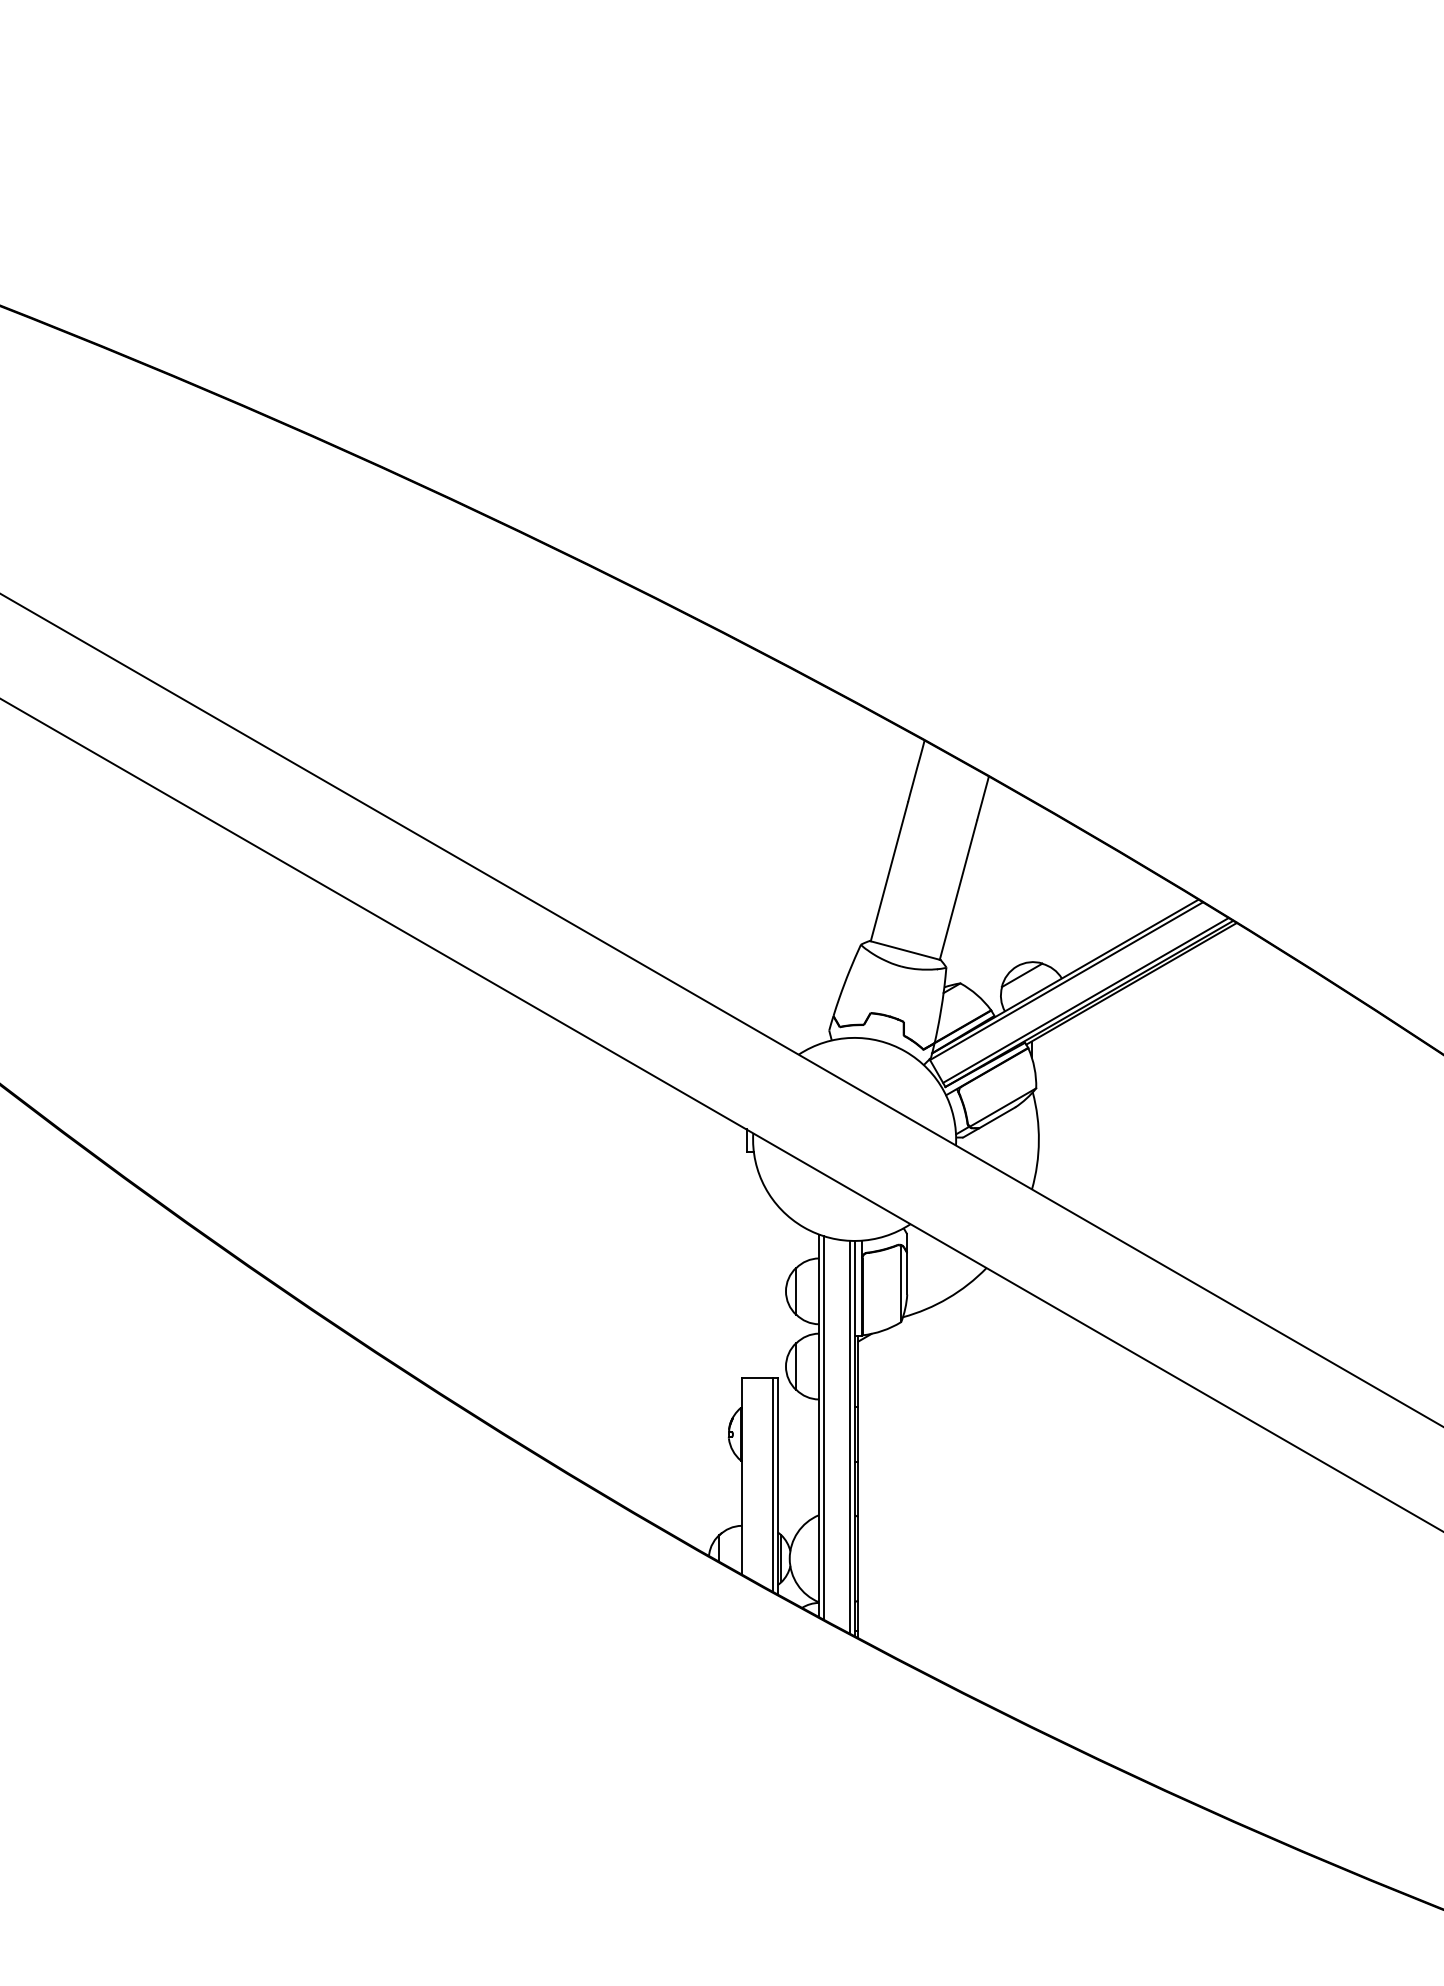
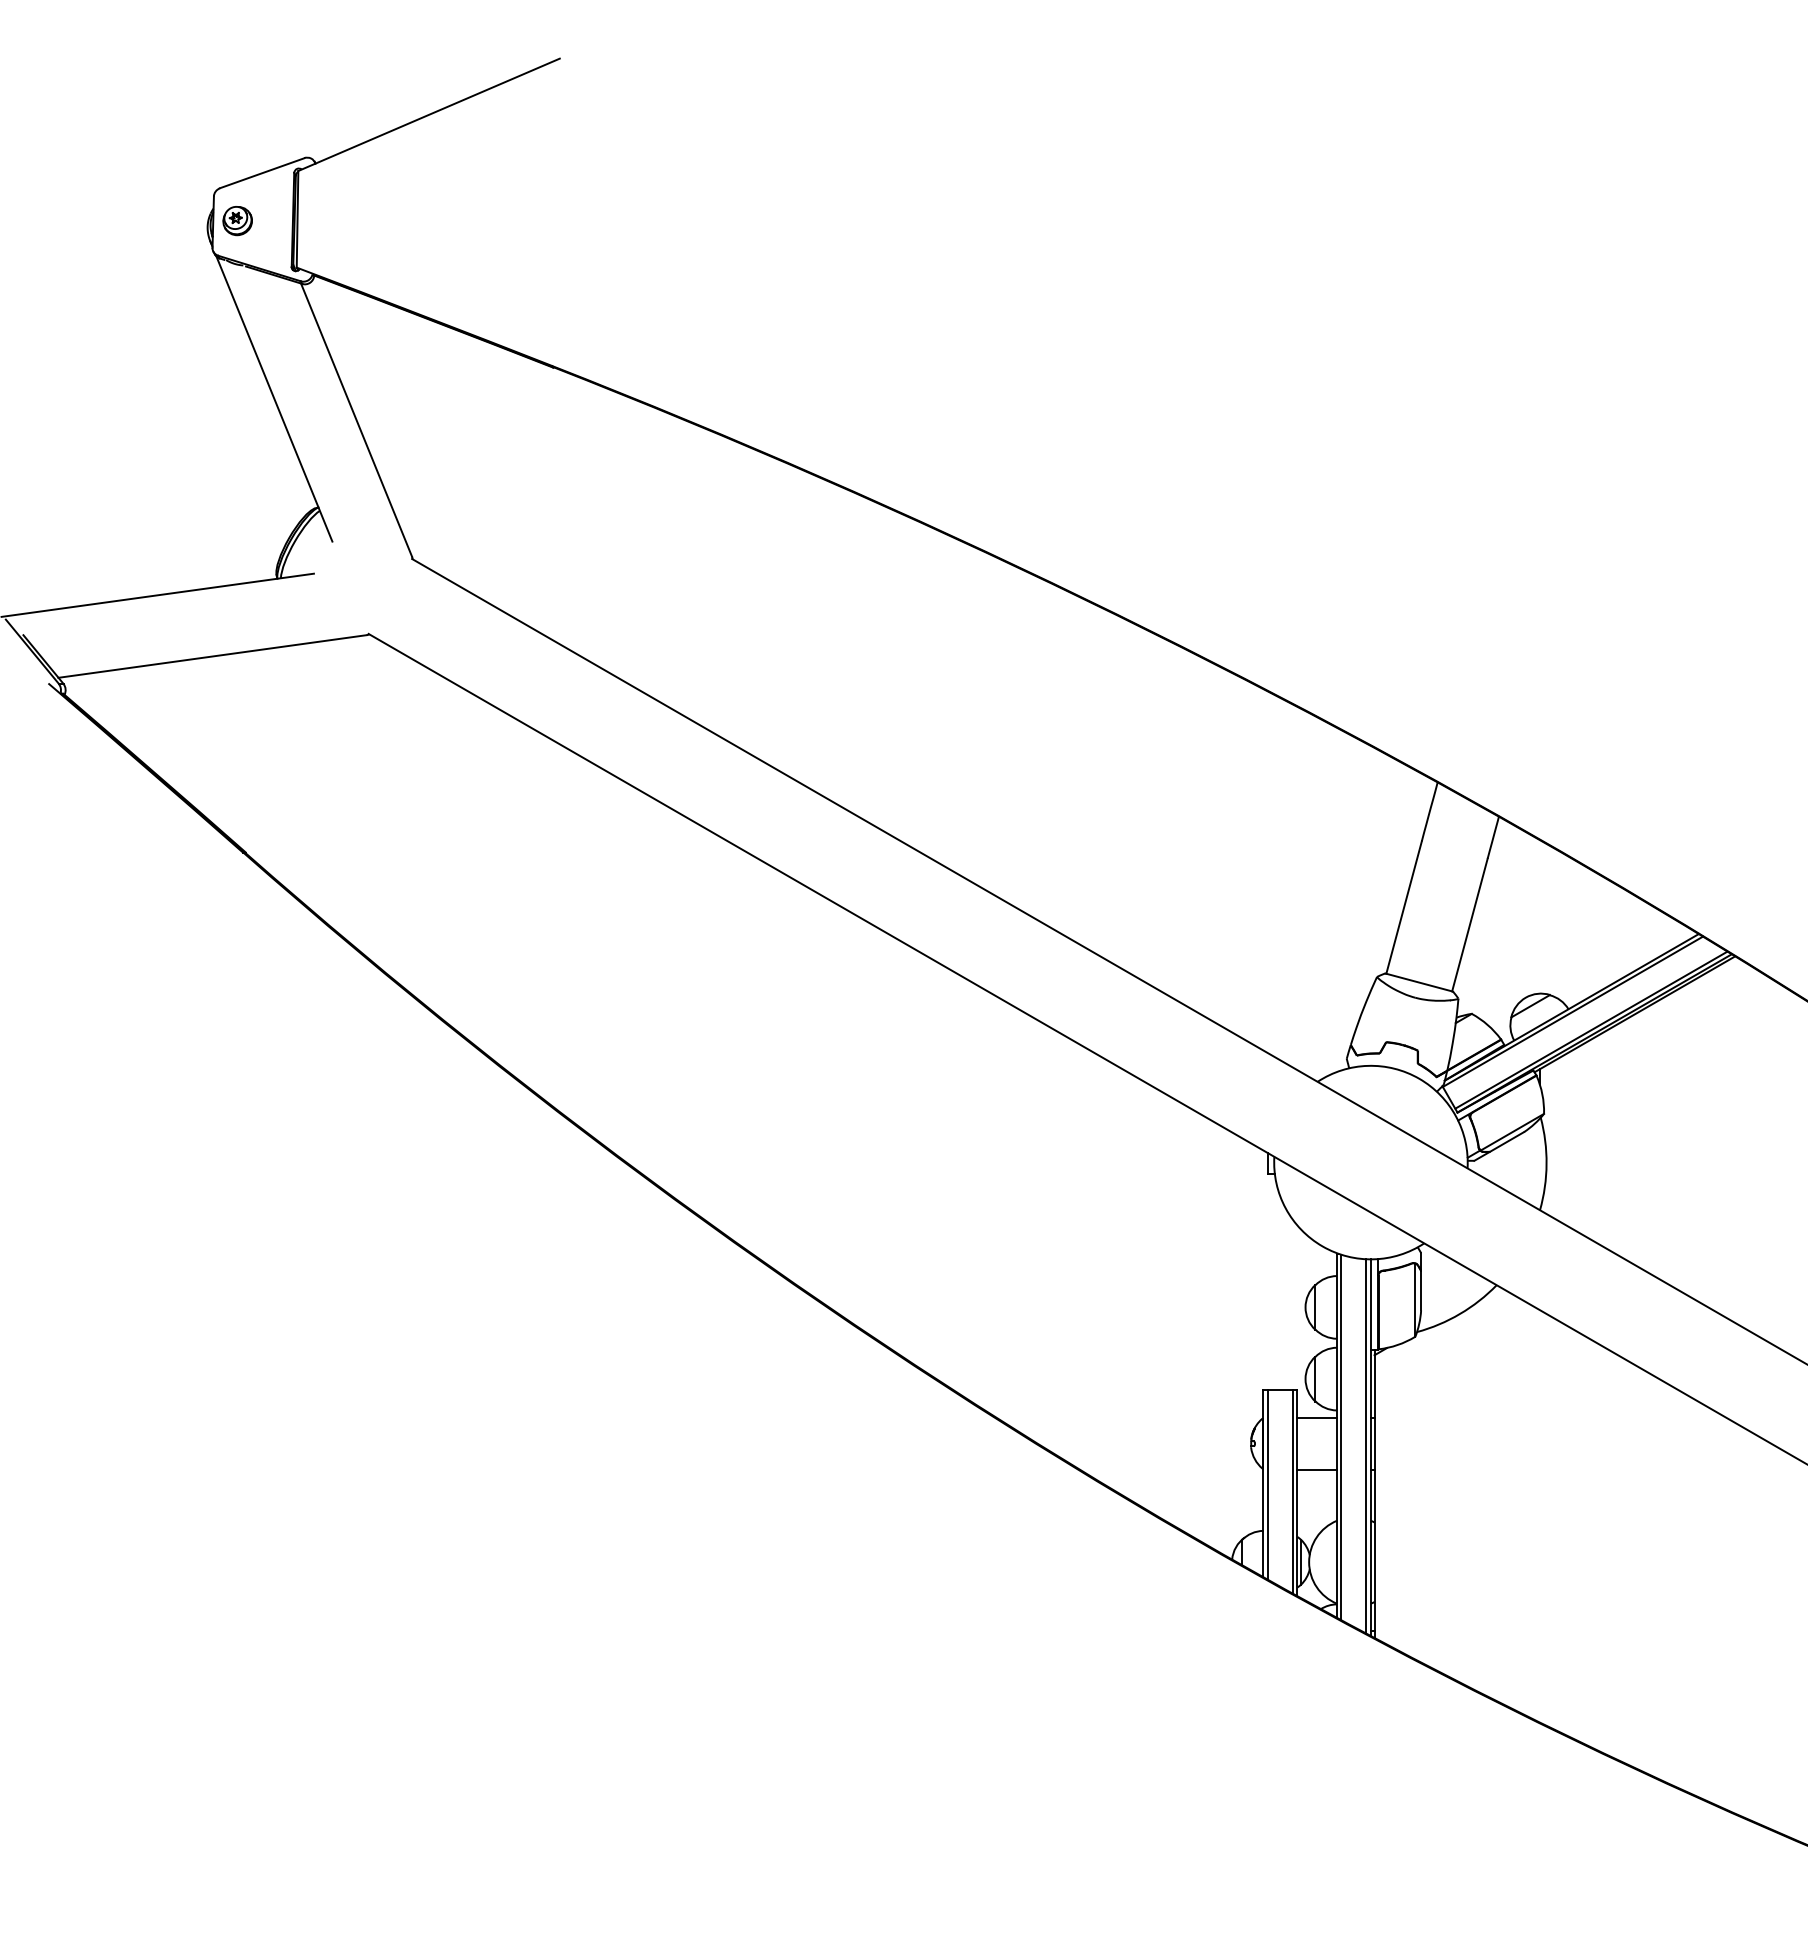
line: (797, 1406) -> (1316, 1417), added
line: (797, 1461) -> (1316, 1469), added
line: (746, 1477) -> (1267, 1484), added

